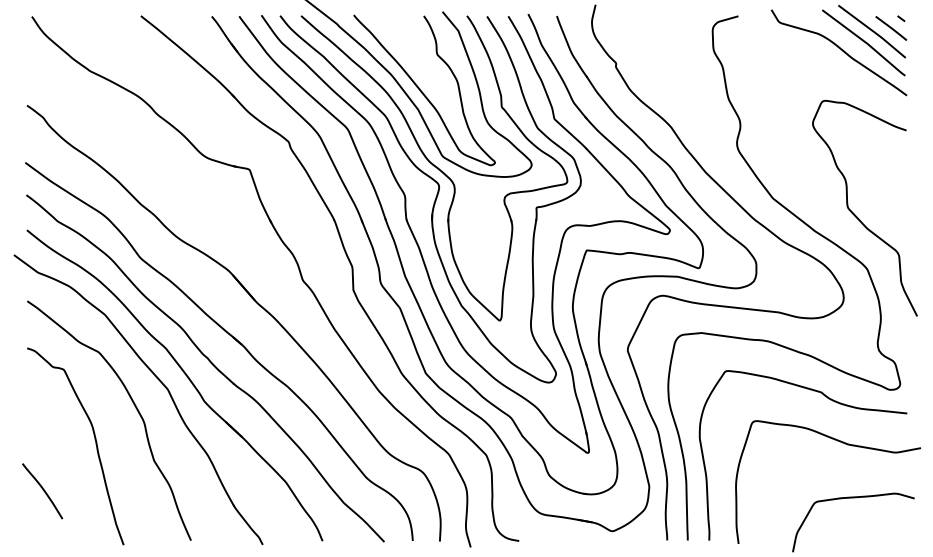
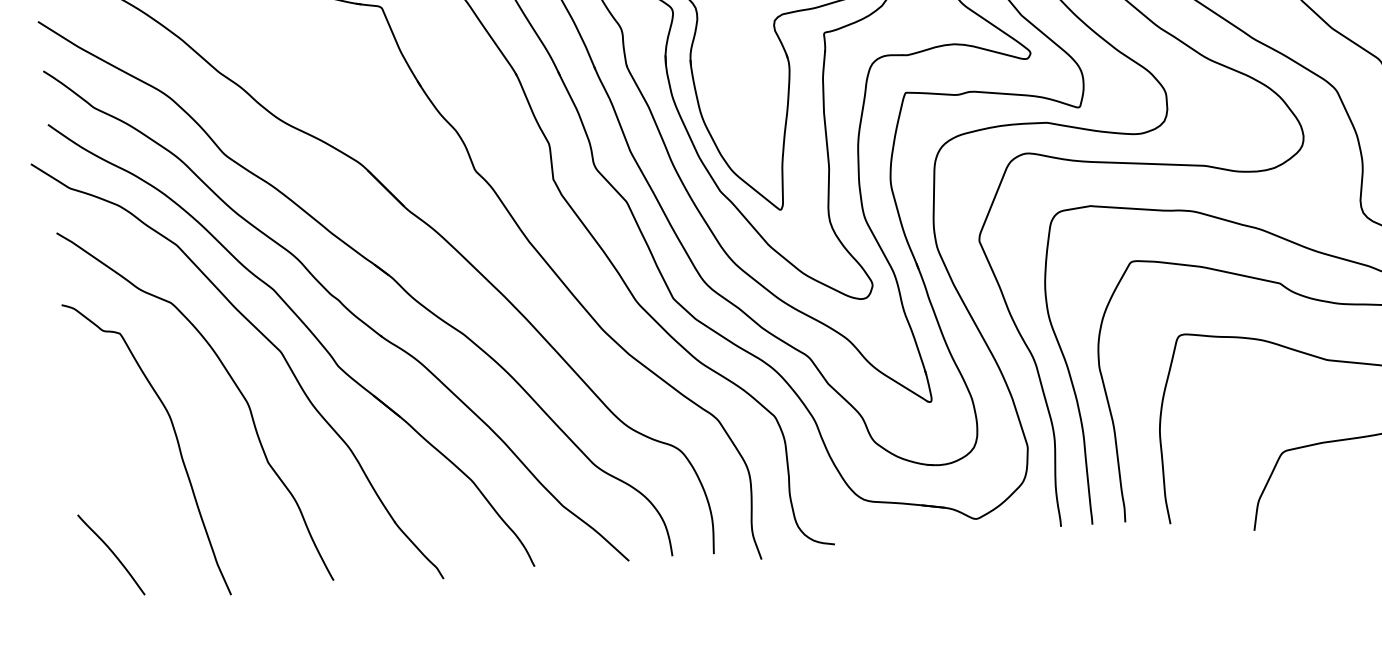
curve: (43, 491) -> (112, 555), moved

